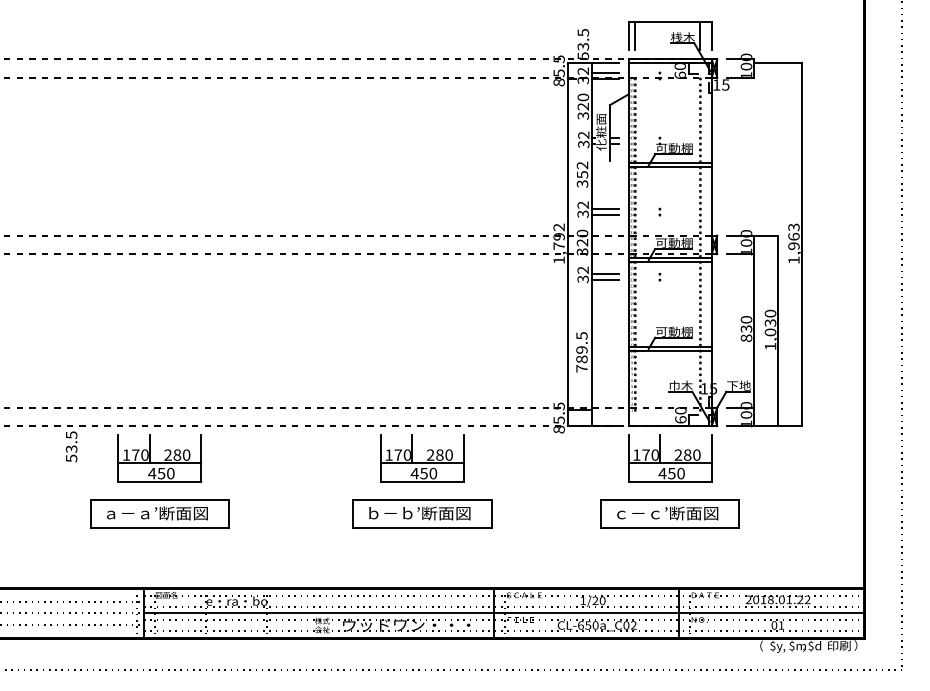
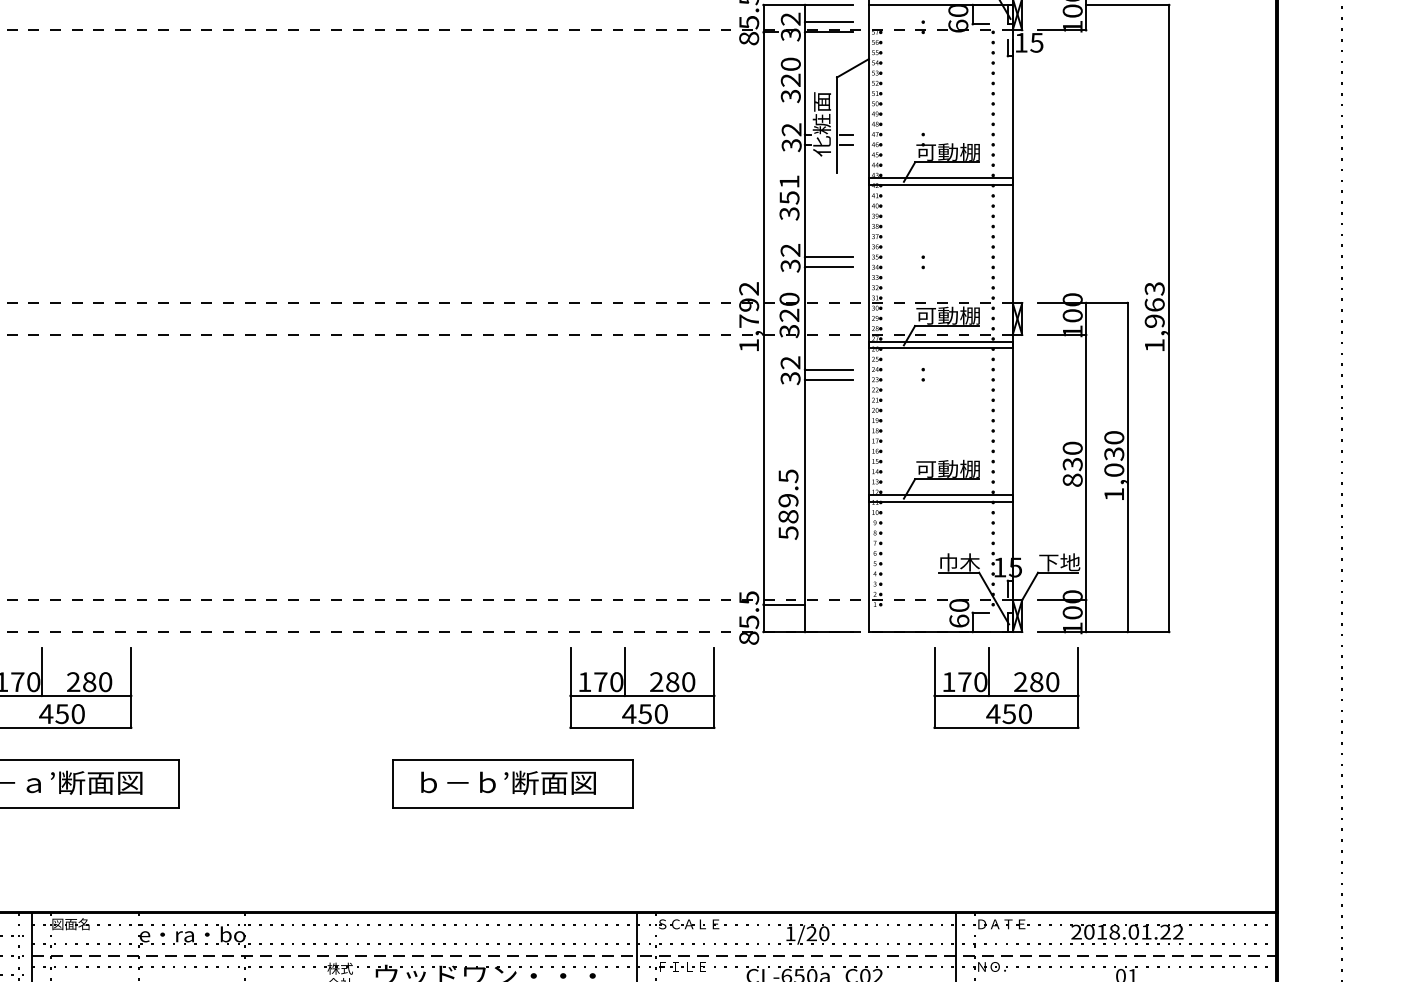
text: (581, 165) -> (787, 181), 352 -> 351
text: (581, 368) -> (787, 532), 789.5 -> 589.5
part: (422, 458) -> (642, 687), moved
part: (669, 458) -> (1005, 687), moved
part: (669, 513) -> (939, 782), removed
line: (503, 613) -> (652, 955), solid -> dashed

